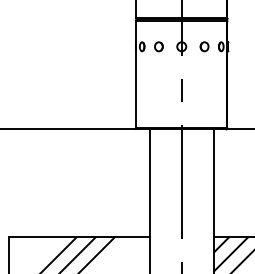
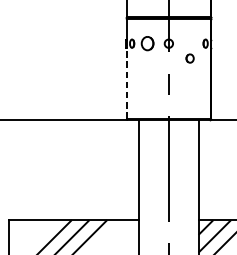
part: (158, 46) -> (147, 43), size x1.6
part: (204, 46) -> (190, 58), moved
line: (136, 89) -> (126, 83), solid -> dashed

